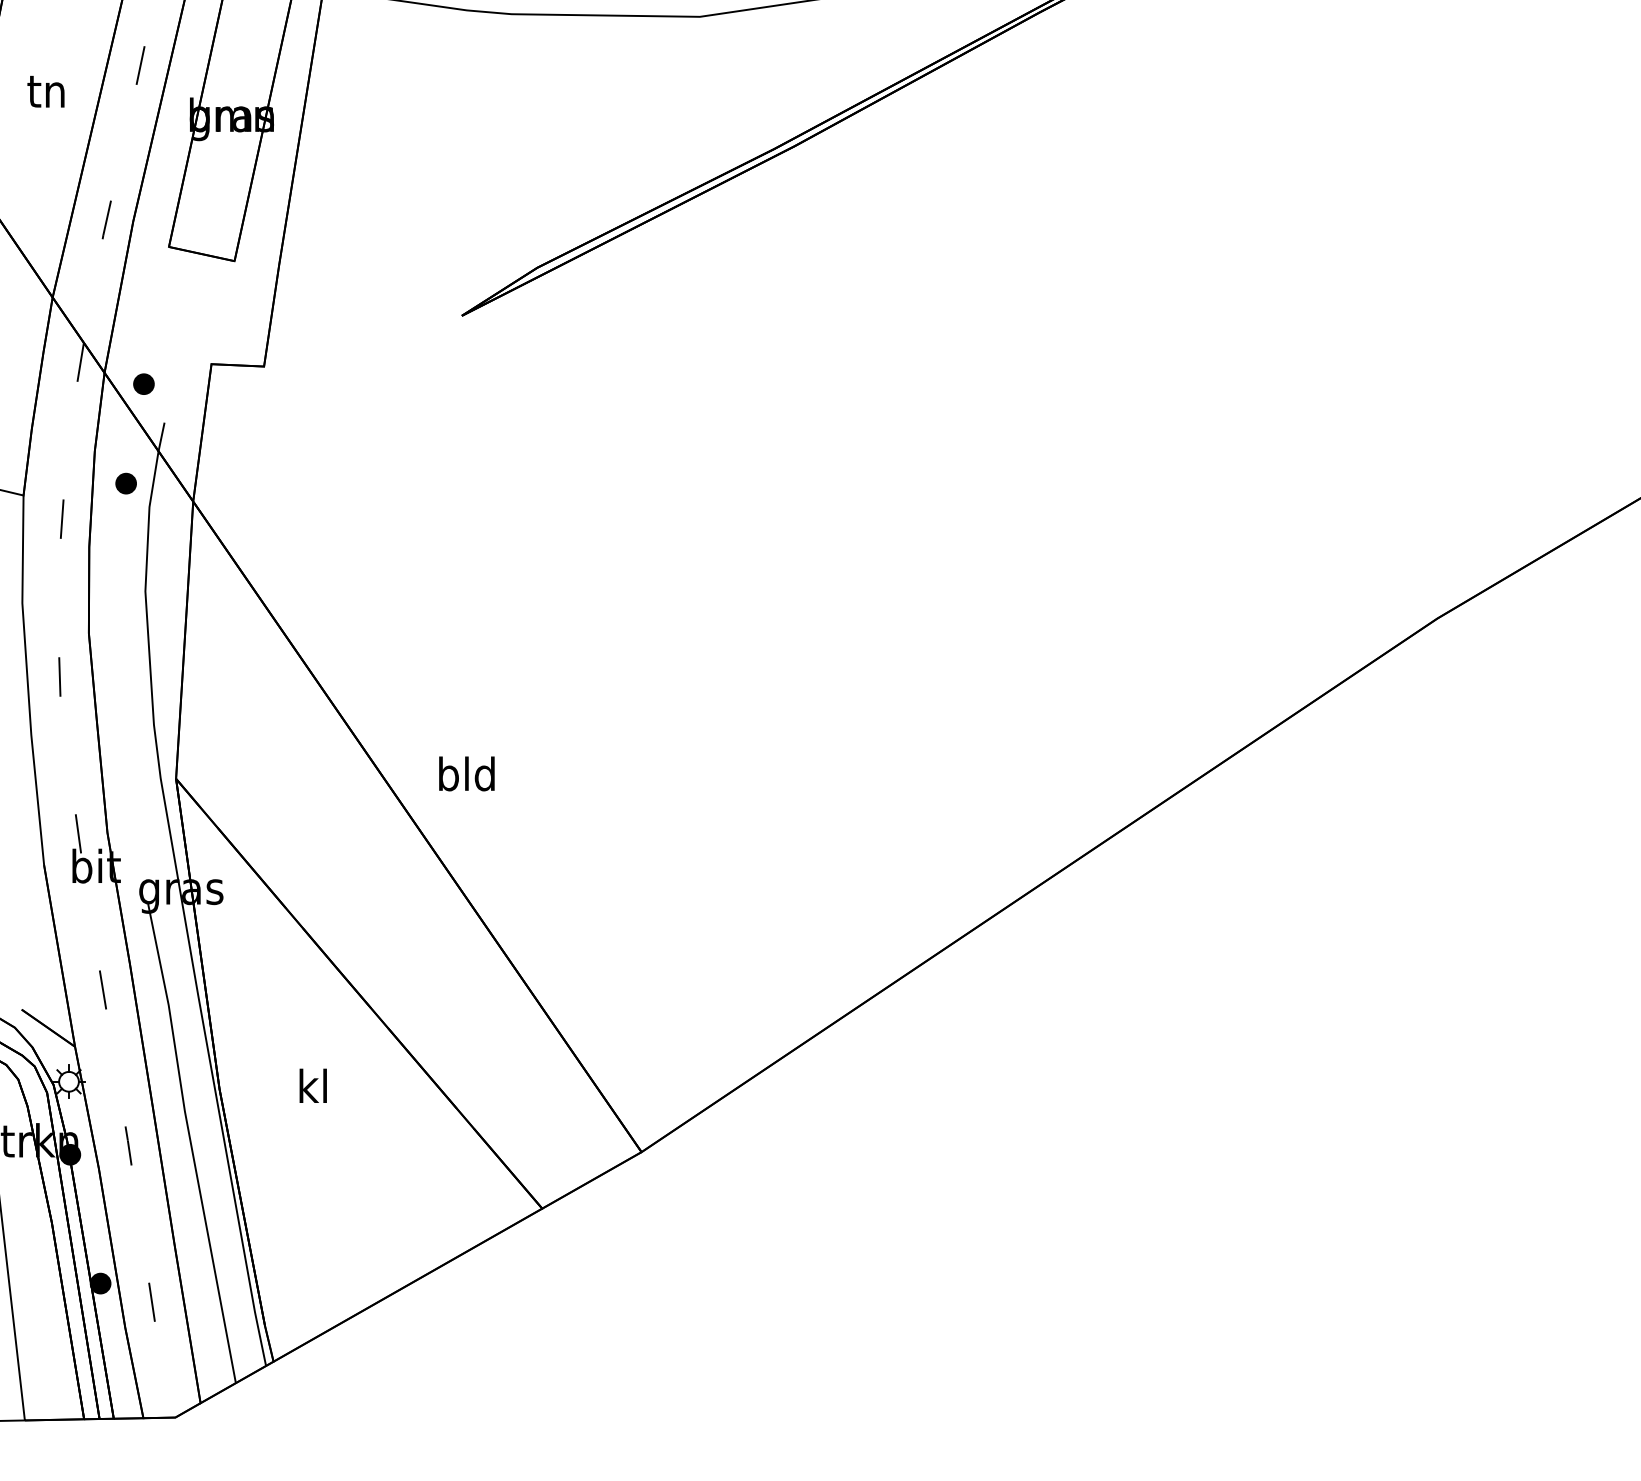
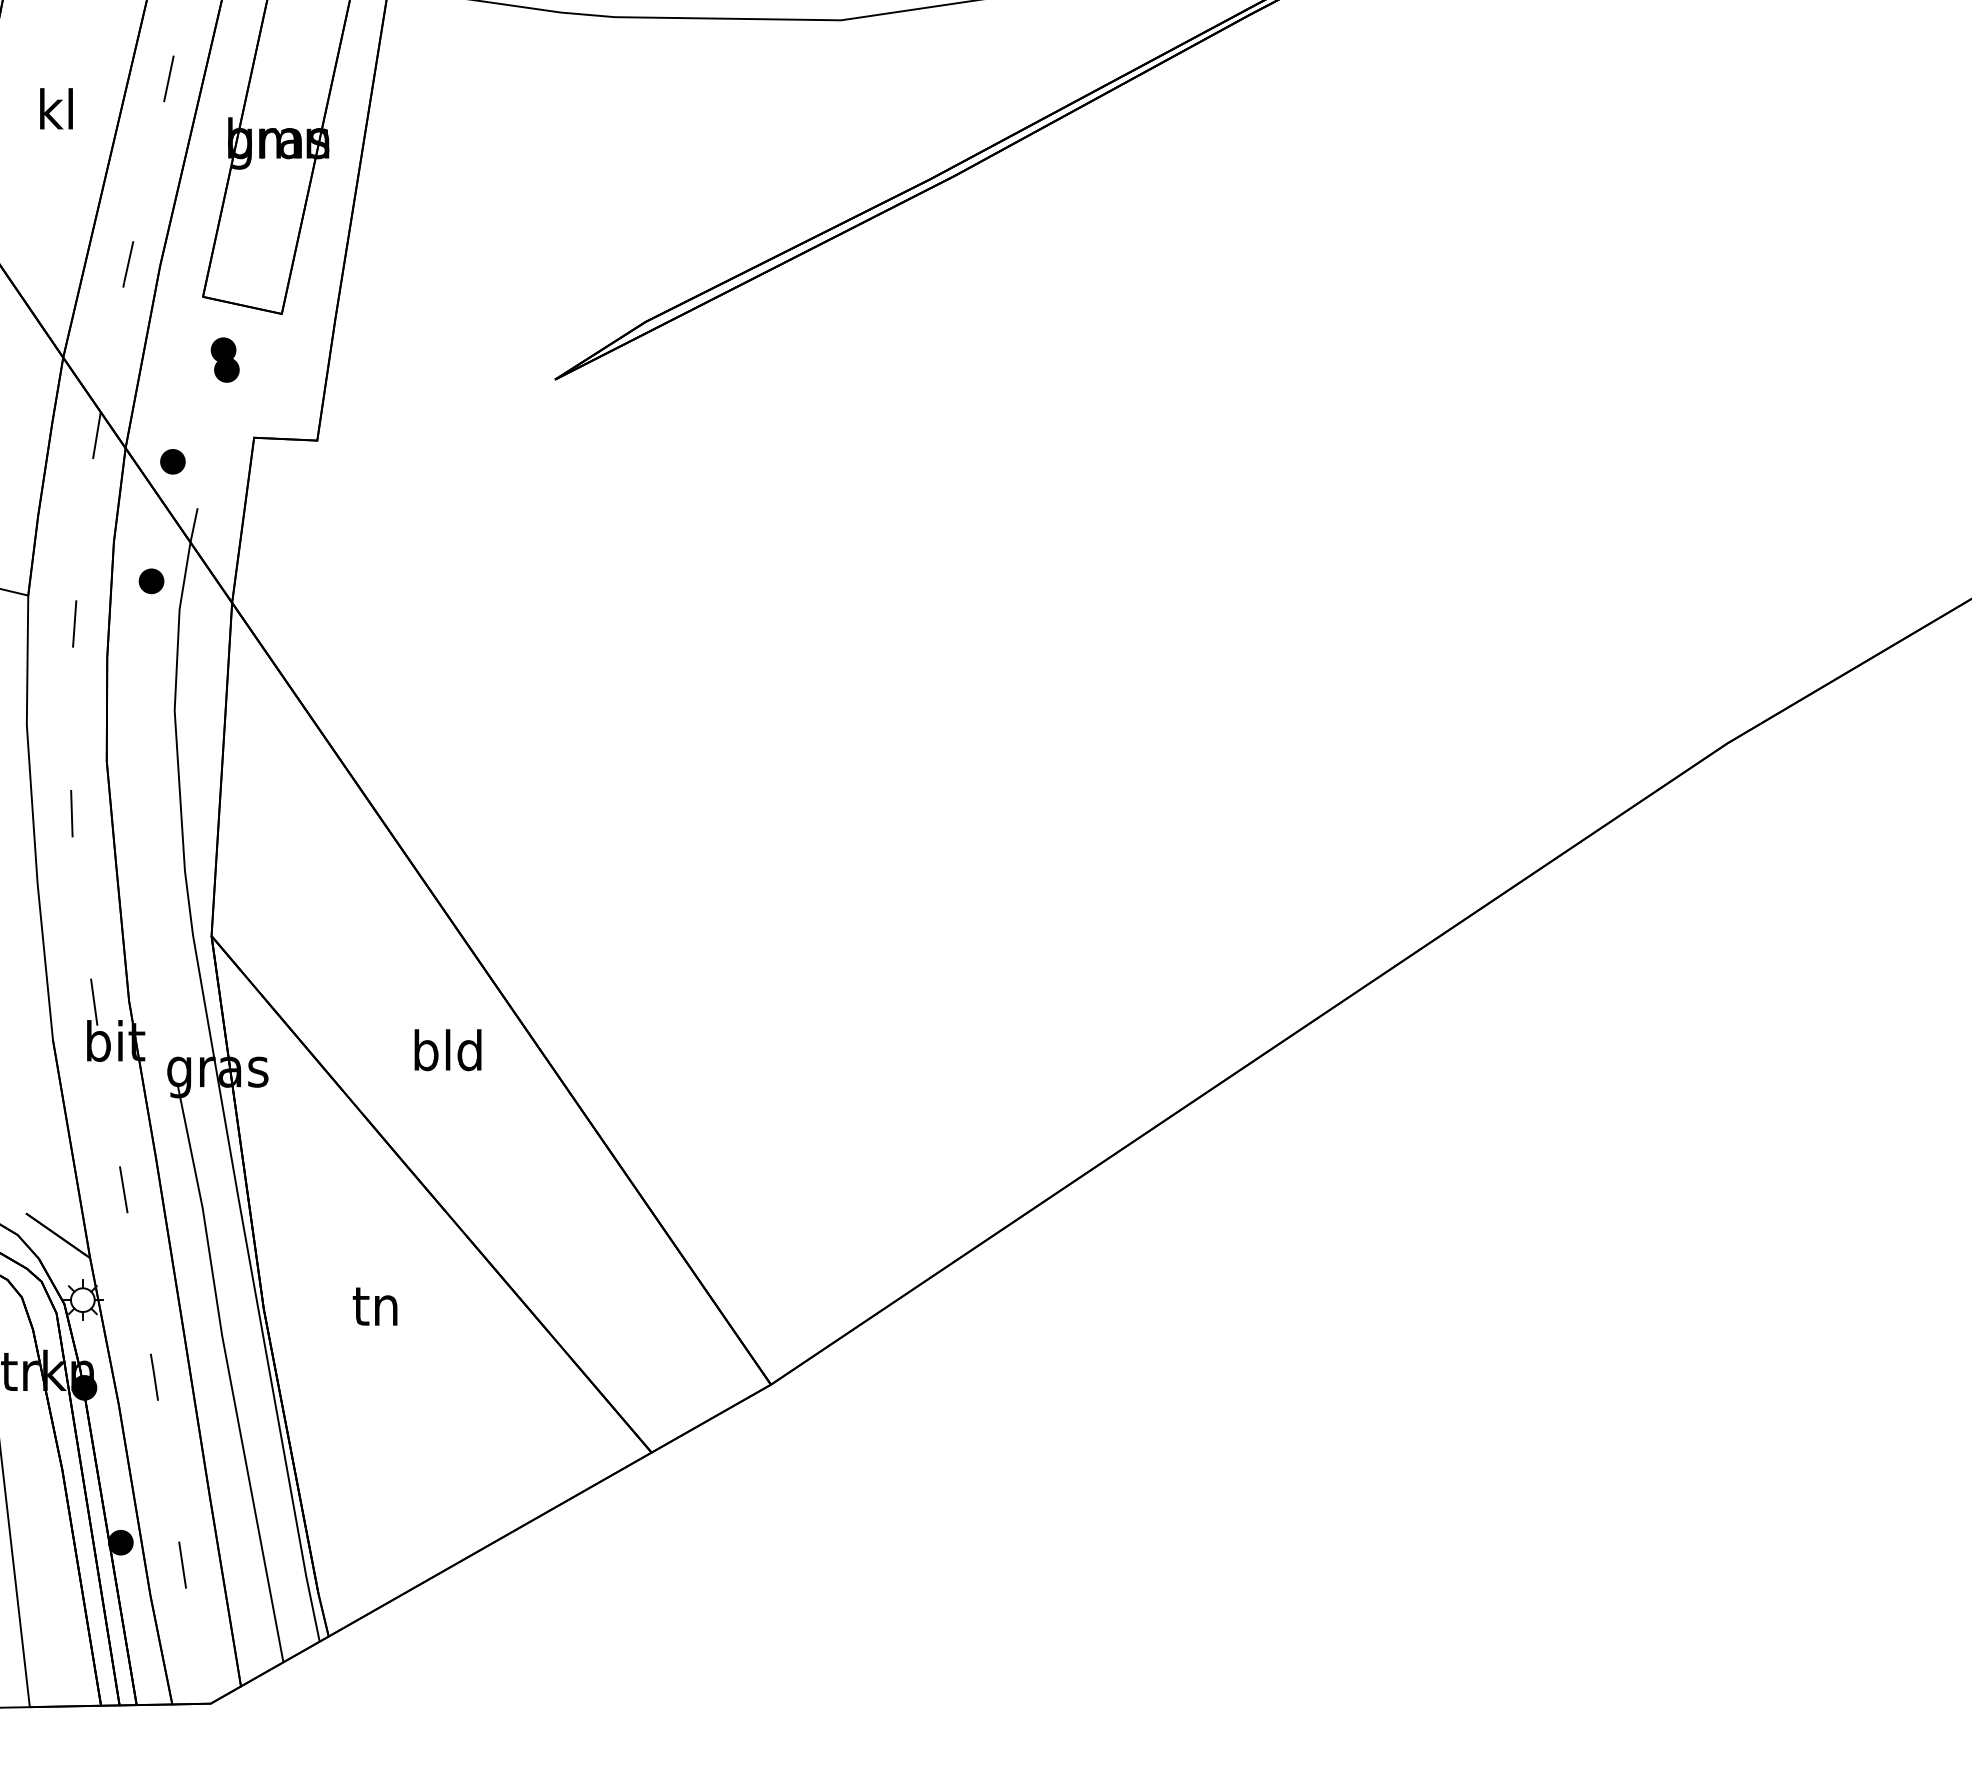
text: (45, 90) -> (54, 108), tn -> kl
part: (186, 299) -> (224, 359), added
text: (466, 774) -> (447, 1050), moved
text: (311, 1085) -> (374, 1304), kl -> tn

